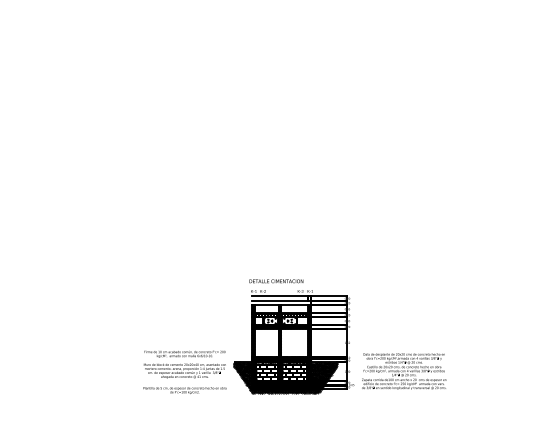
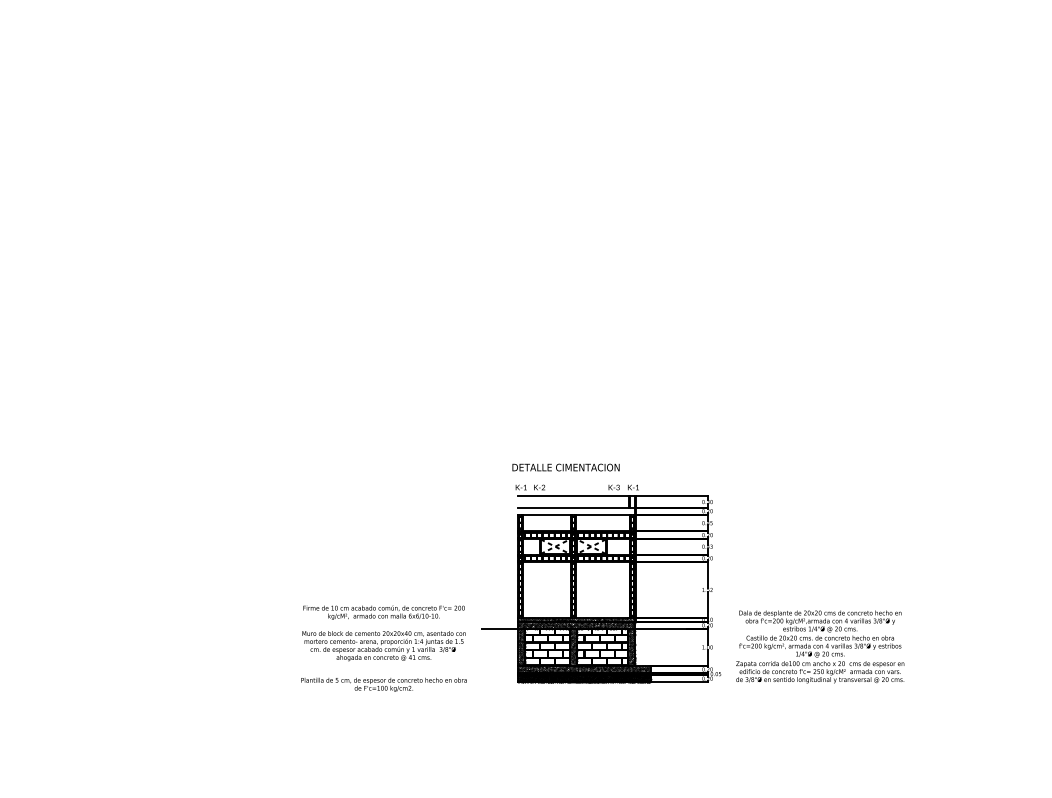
hatch: (285, 377) -> (584, 658), removed

